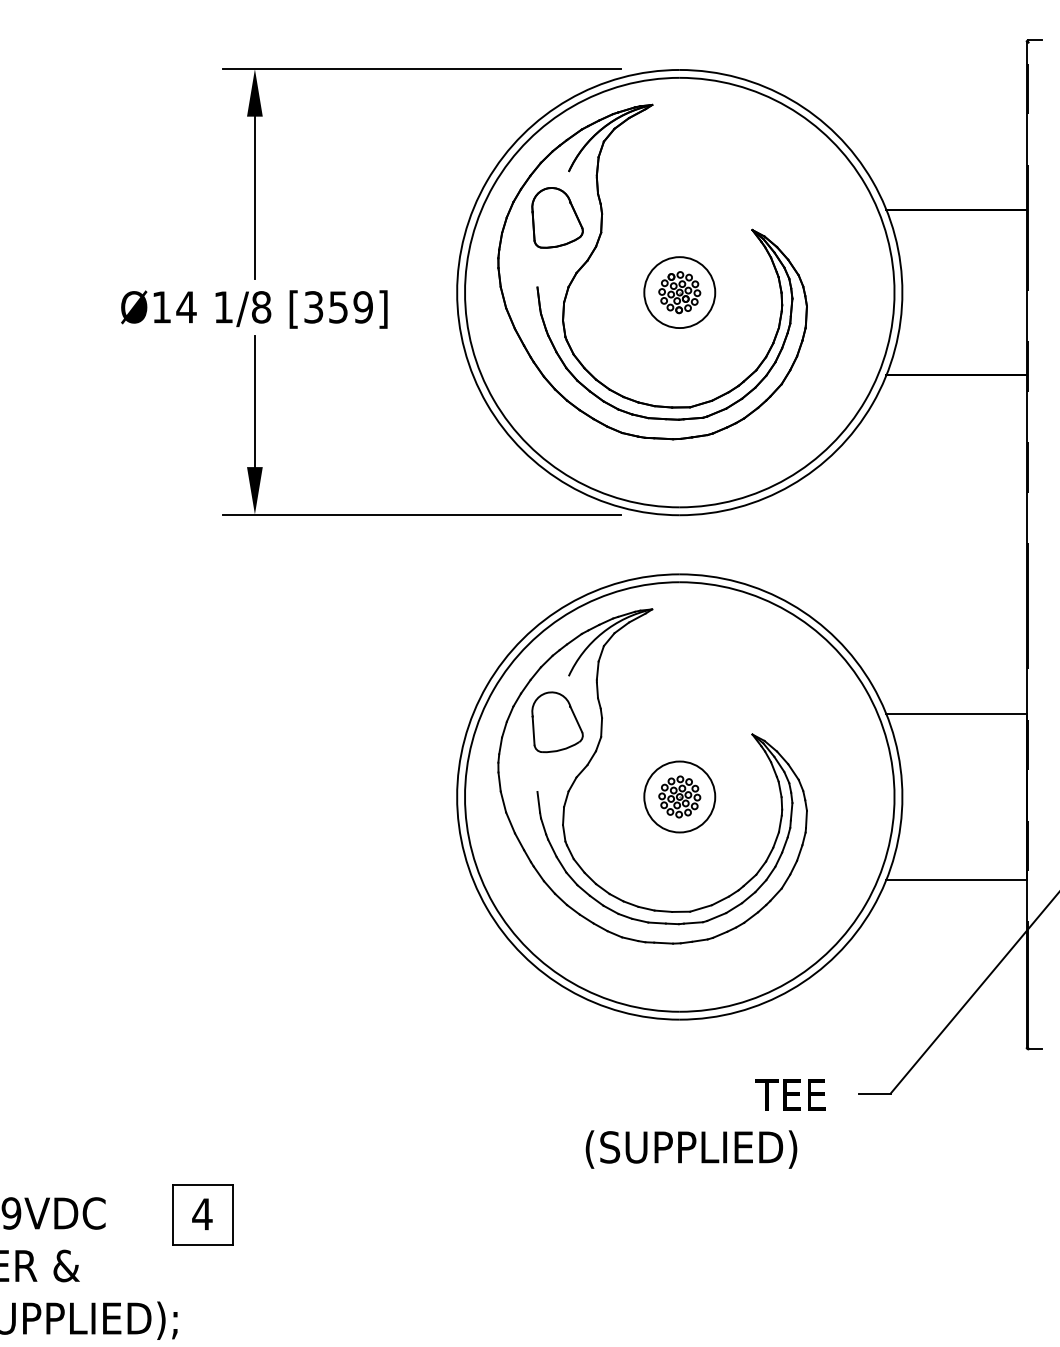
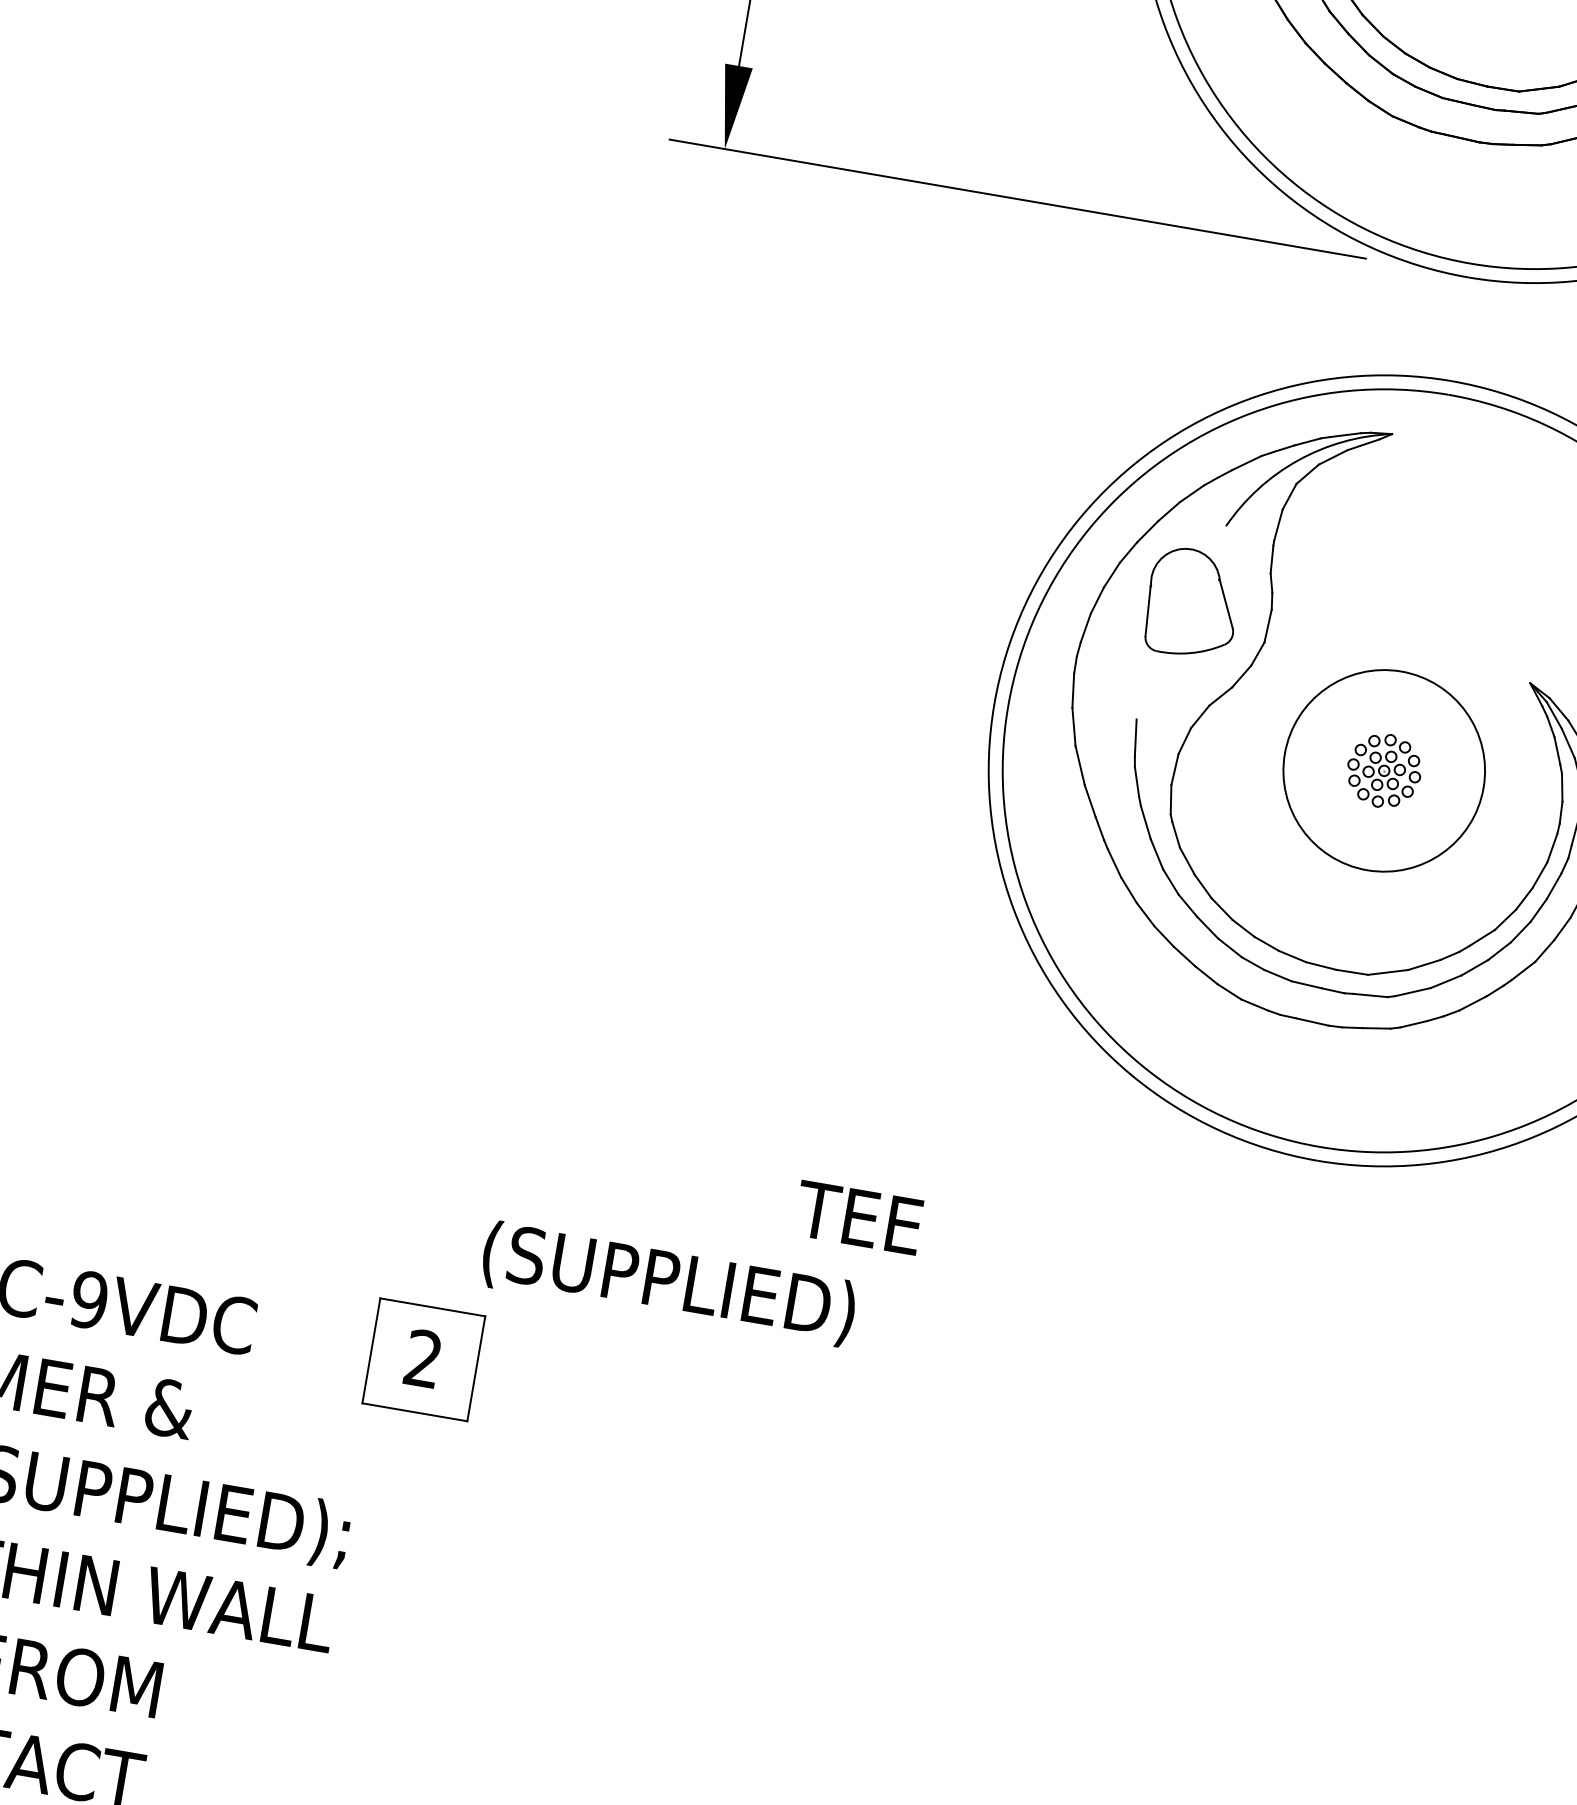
circle: (679, 796) -> (1383, 769), size x1.6
text: (705, 1123) -> (701, 1242), moved
text: (202, 1214) -> (423, 1359), 4 -> 2

